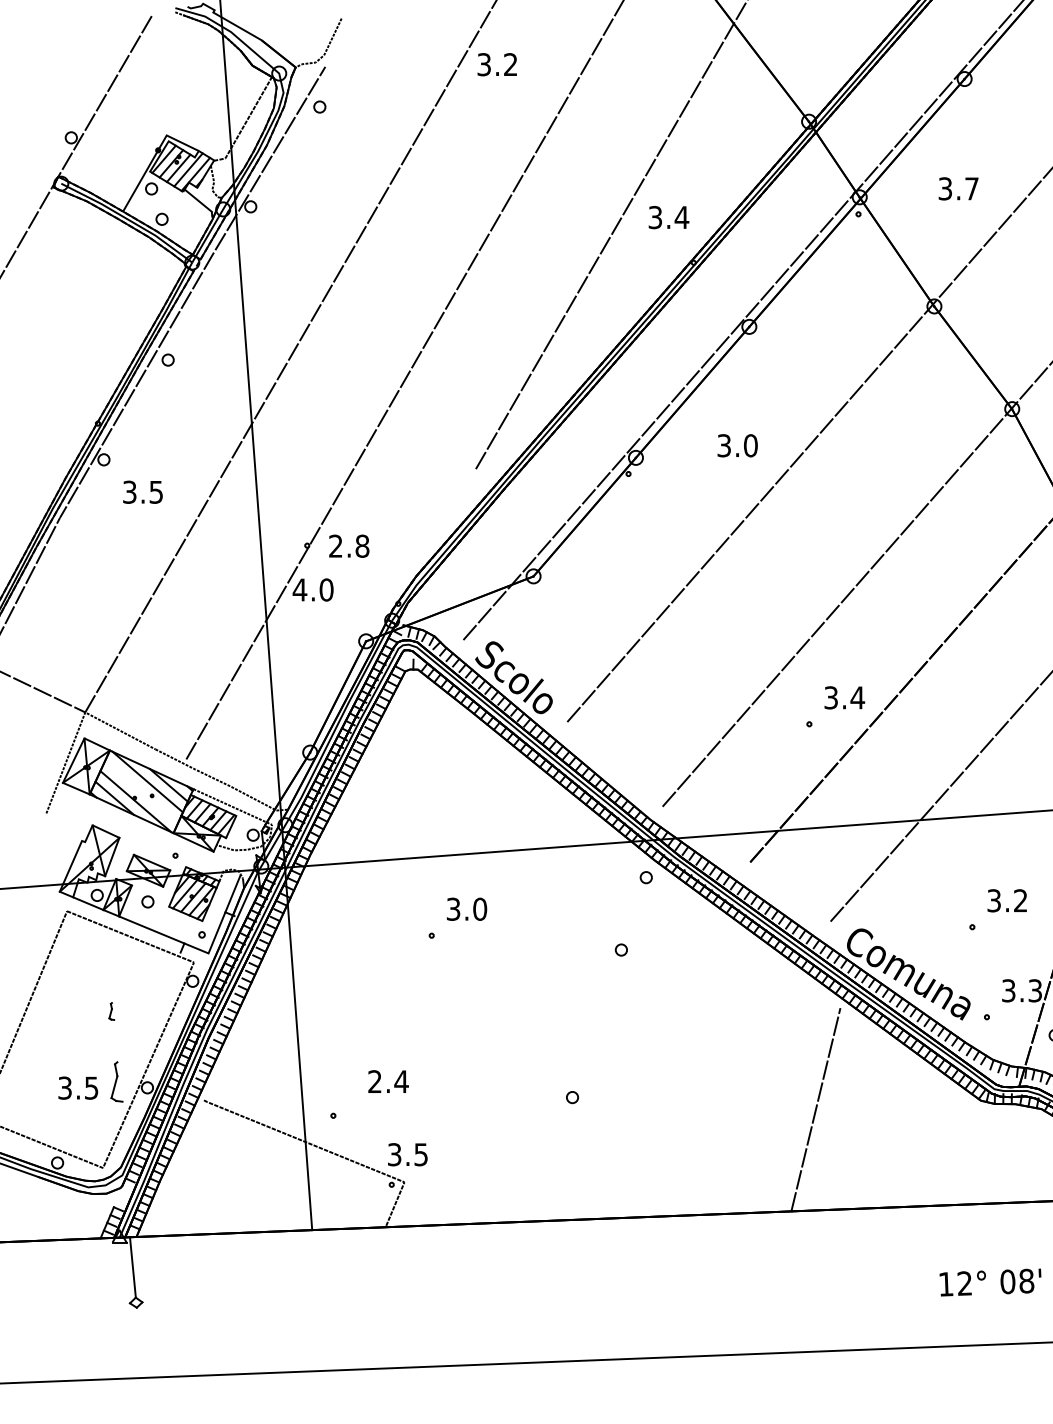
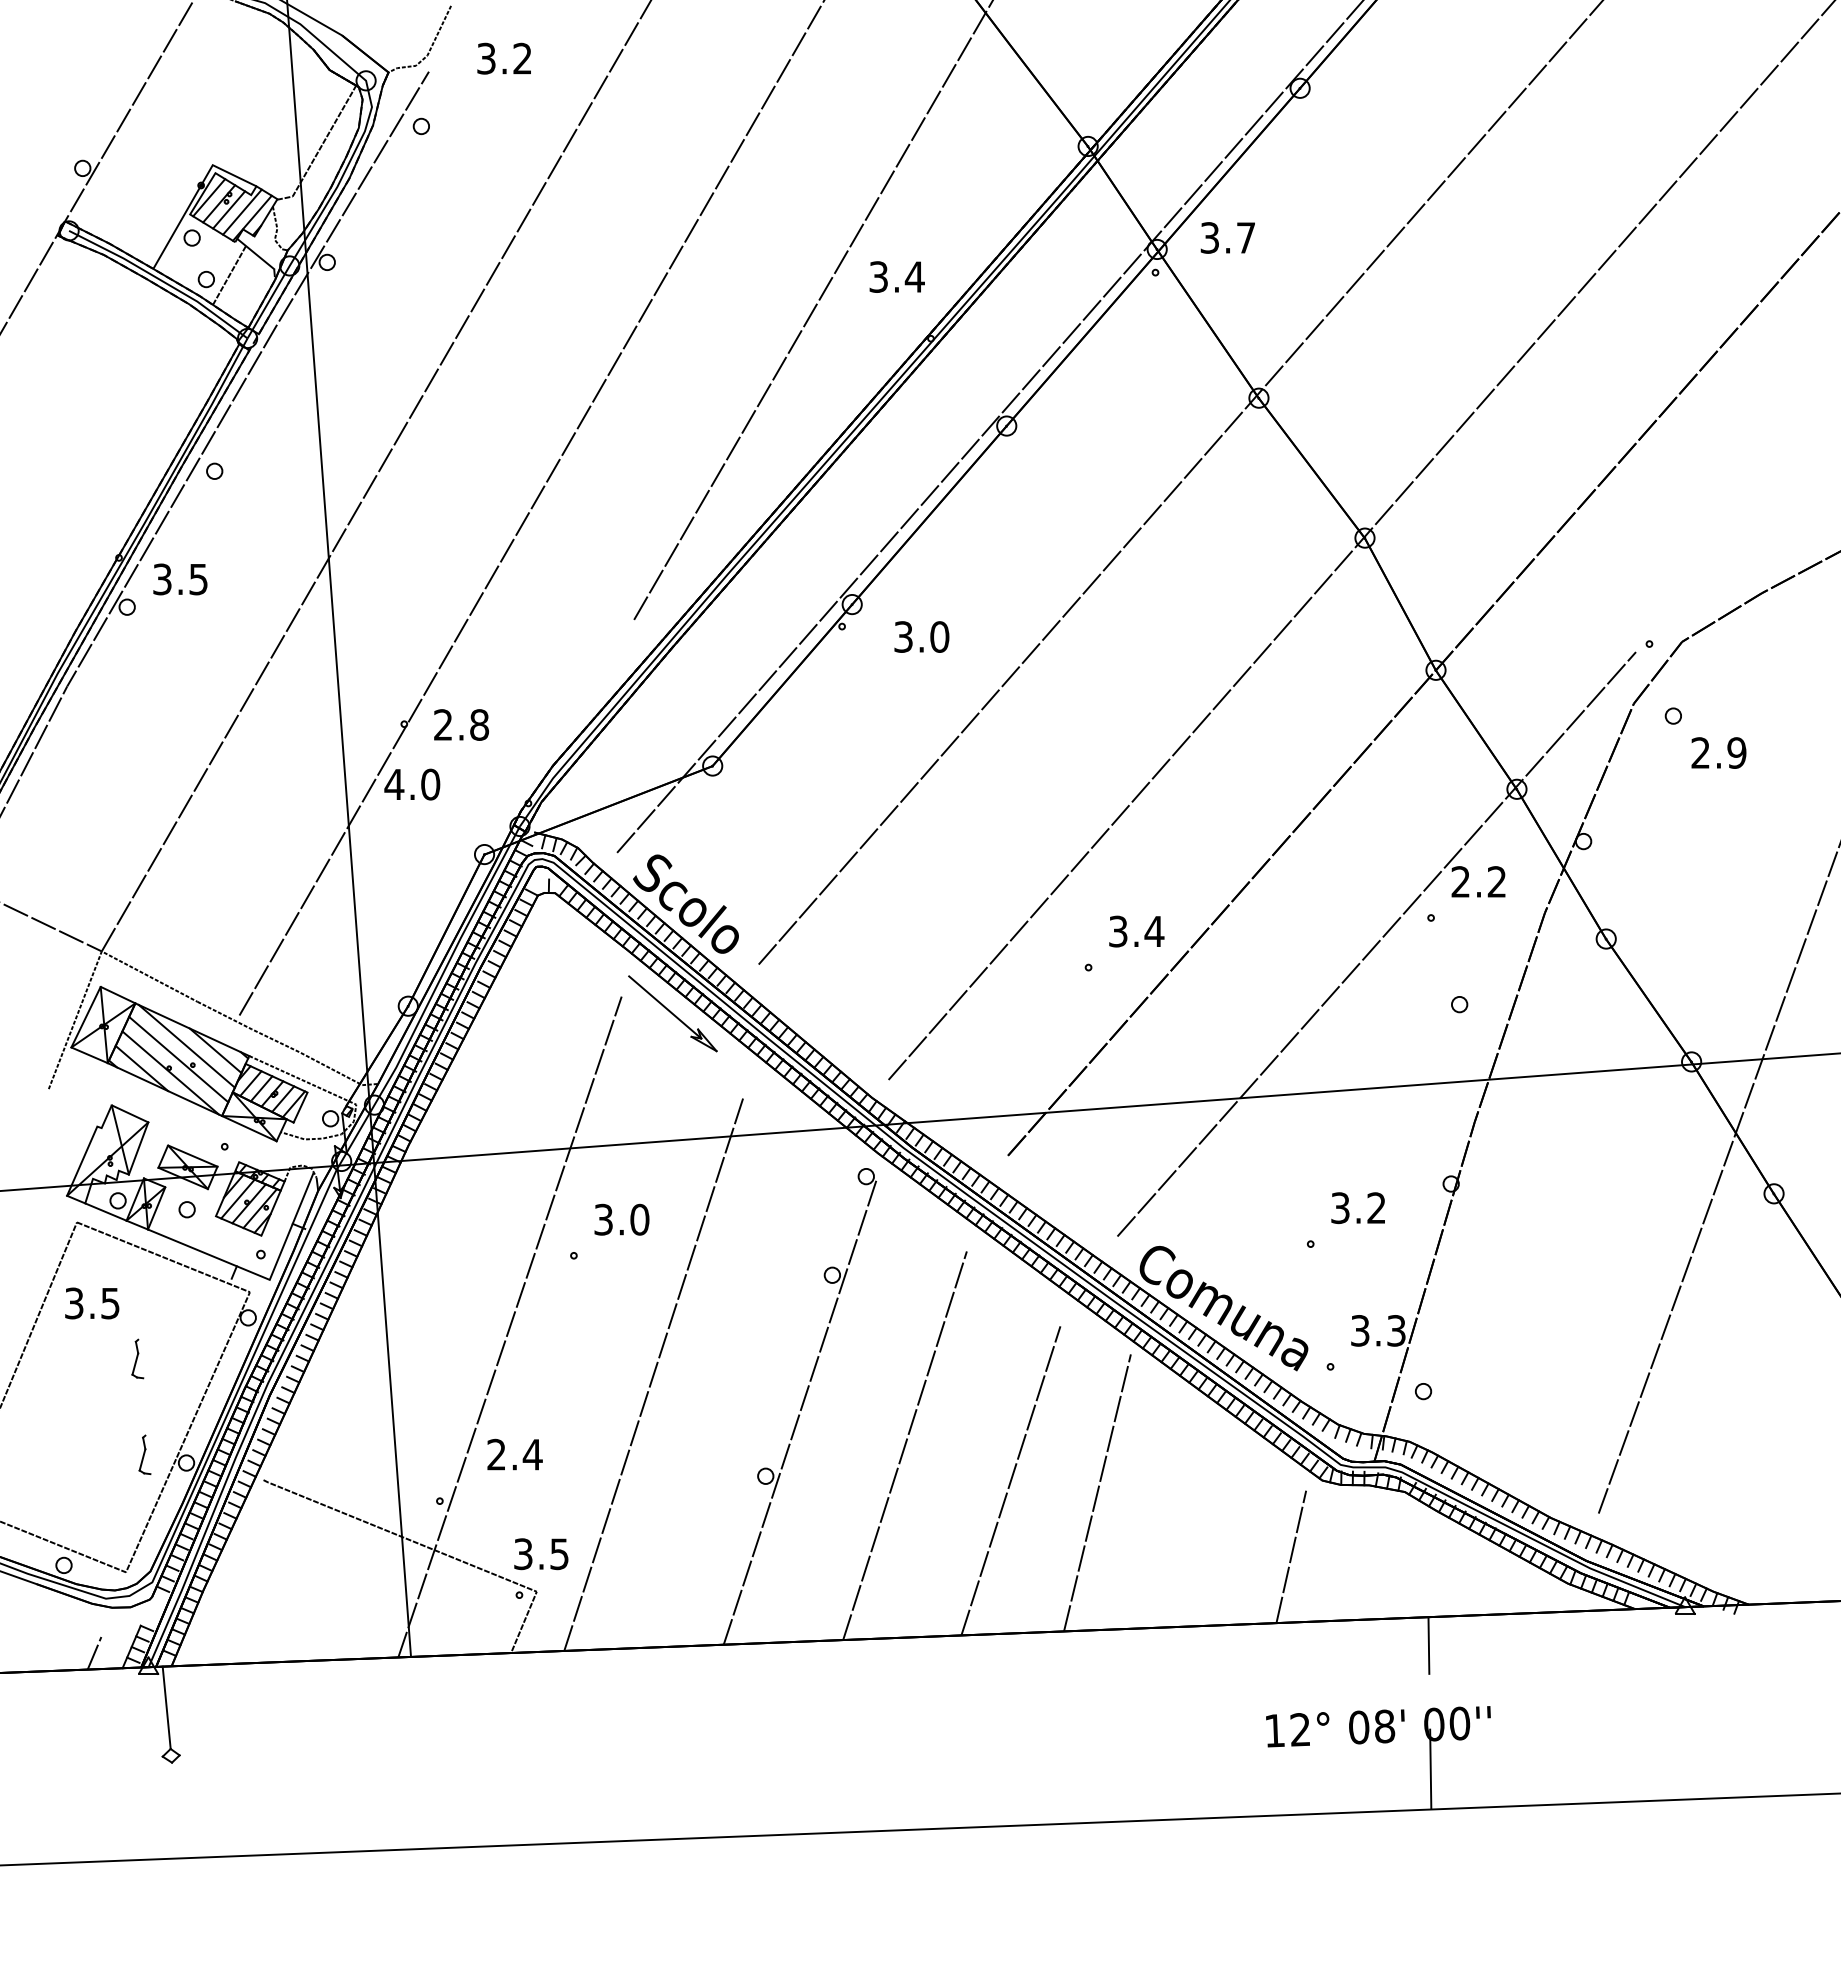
text: (496, 64) -> (503, 58), moved
text: (958, 188) -> (1227, 237), moved
line: (179, 216) -> (229, 275), added
text: (737, 445) -> (921, 636), moved
text: (143, 492) -> (180, 579), moved
part: (504, 757) -> (672, 1013), added
line: (141, 791) -> (178, 1059), added
line: (384, 987) -> (509, 1326), added
part: (111, 1011) -> (137, 1358), size x1.67
line: (490, 1021) -> (653, 1372), added
line: (597, 1050) -> (799, 1412), added
line: (674, 1074) -> (904, 1445), added
part: (116, 1081) -> (144, 1454), size x0.71
text: (78, 1088) -> (92, 1303), moved
line: (752, 1100) -> (1010, 1480), added
line: (958, 1156) -> (1291, 1556), added
line: (79, 1227) -> (94, 1653), added

